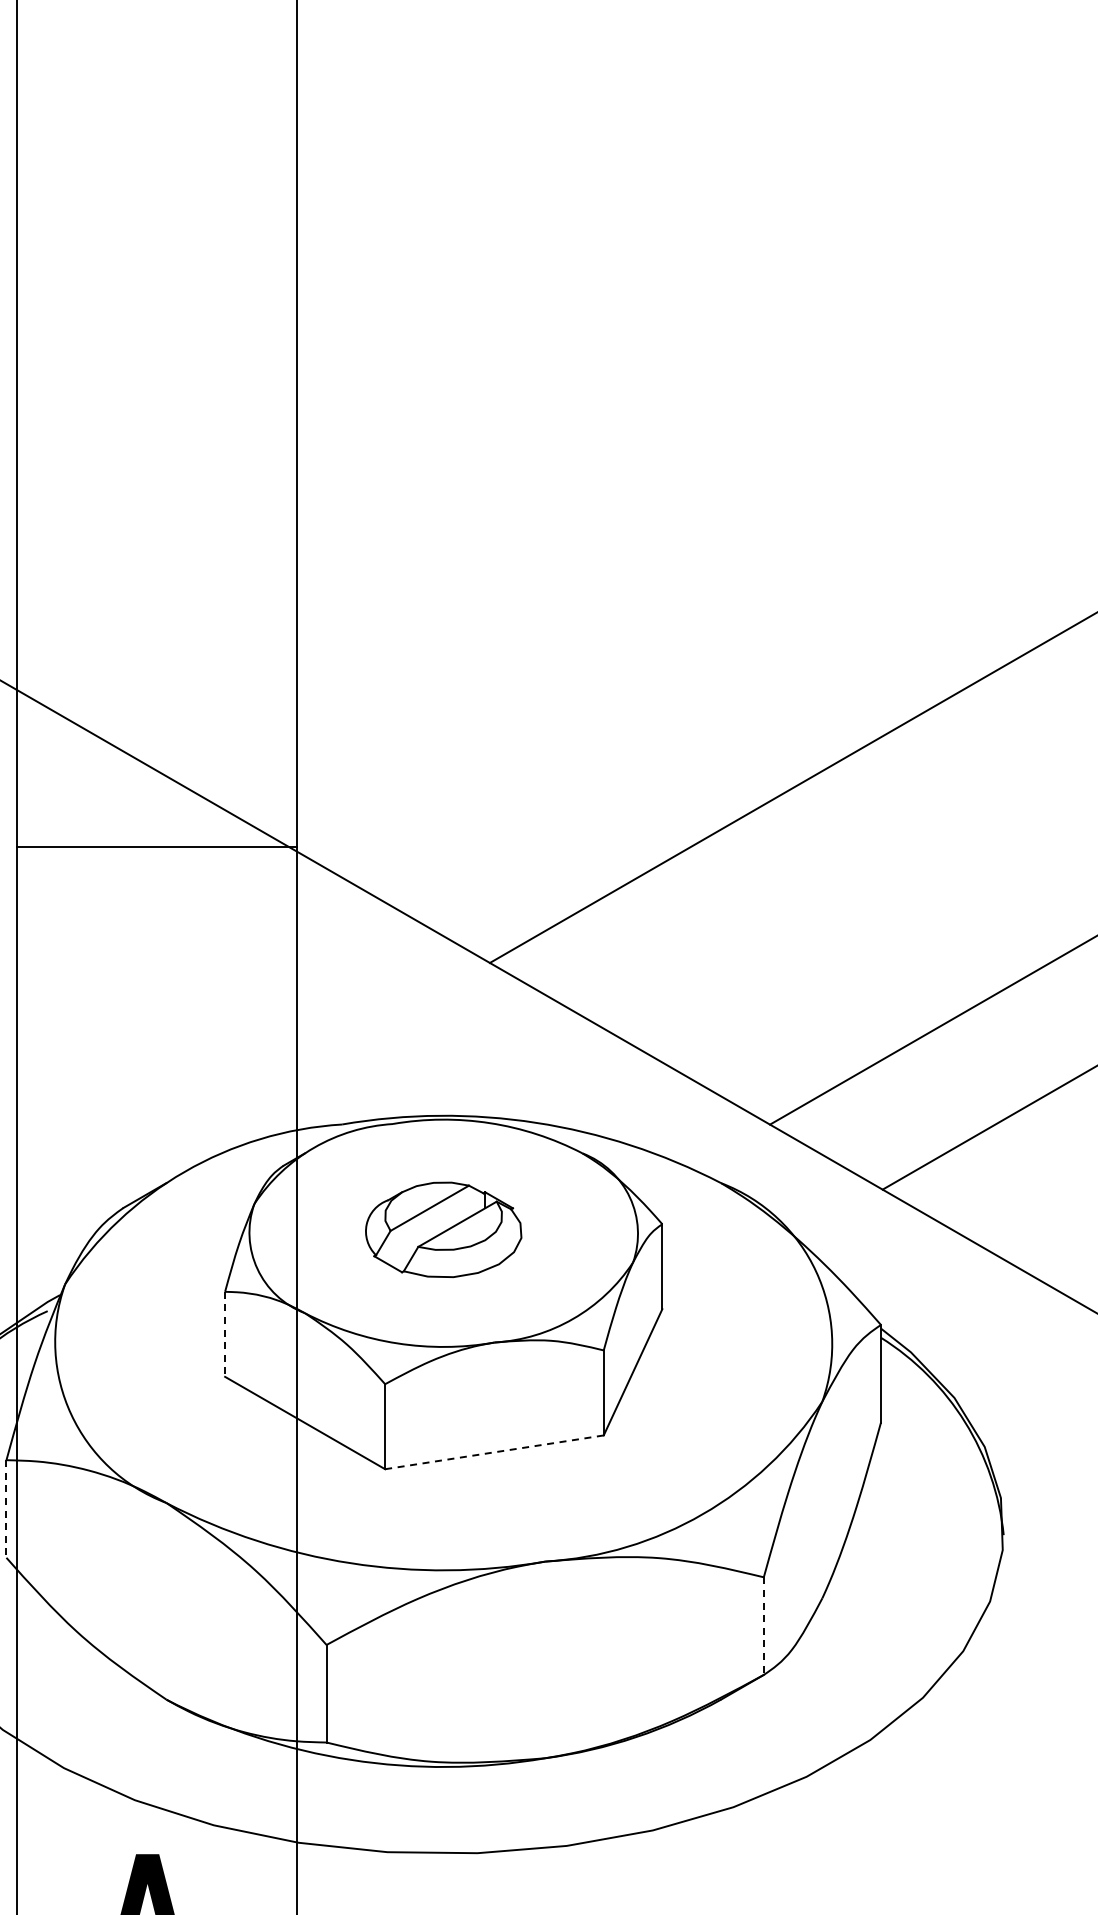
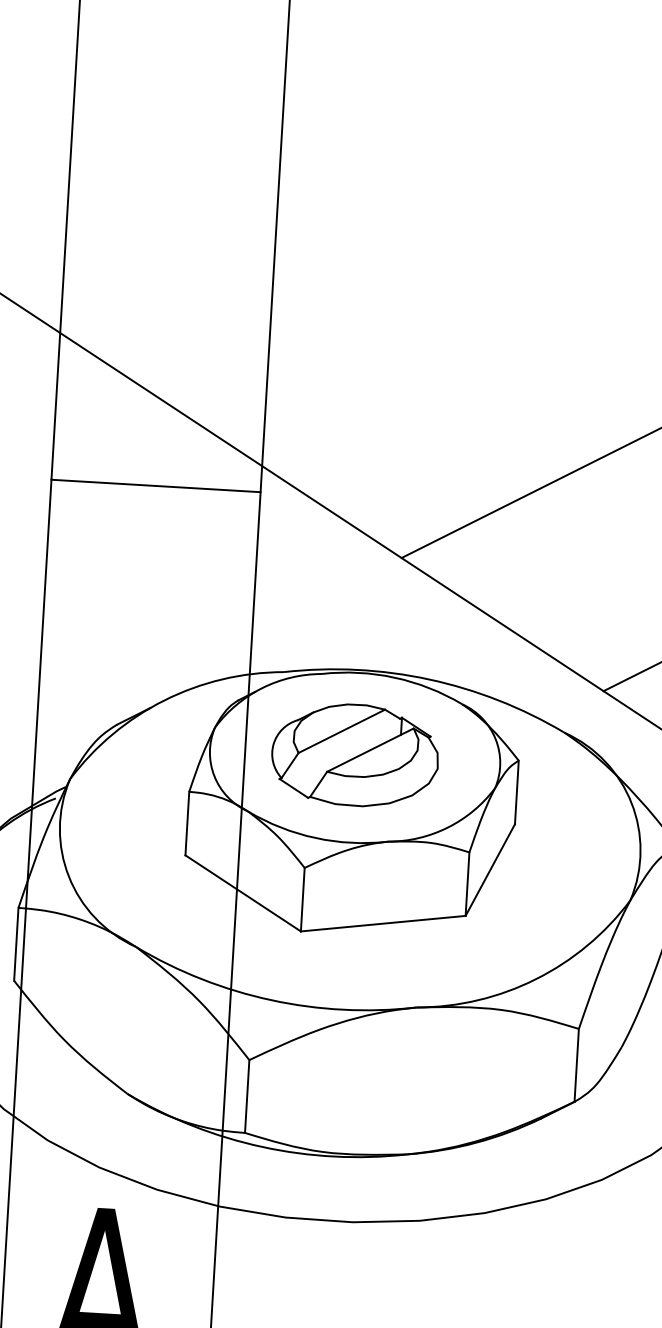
line: (156, 847) -> (155, 486), moved
part: (443, 1229) -> (355, 755), size x1.43
line: (225, 1334) -> (187, 823), dashed -> solid
line: (494, 1452) -> (383, 923), dashed -> solid
line: (6, 1509) -> (16, 944), dashed -> solid
line: (763, 1626) -> (576, 1065), dashed -> solid

